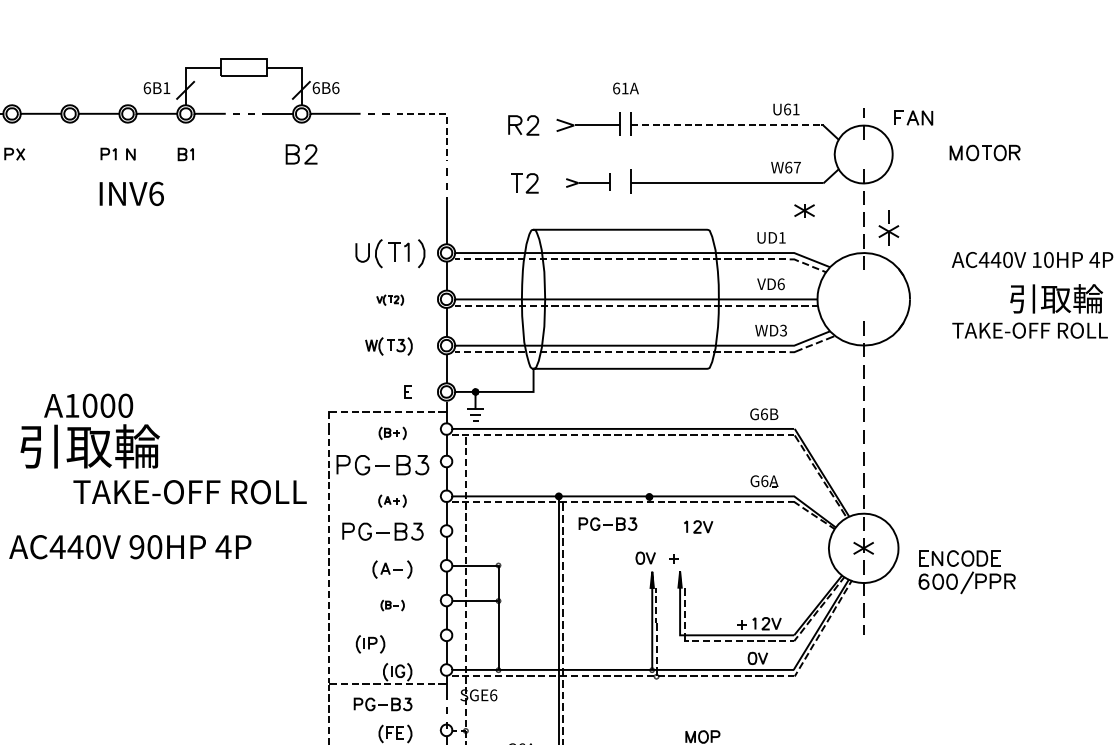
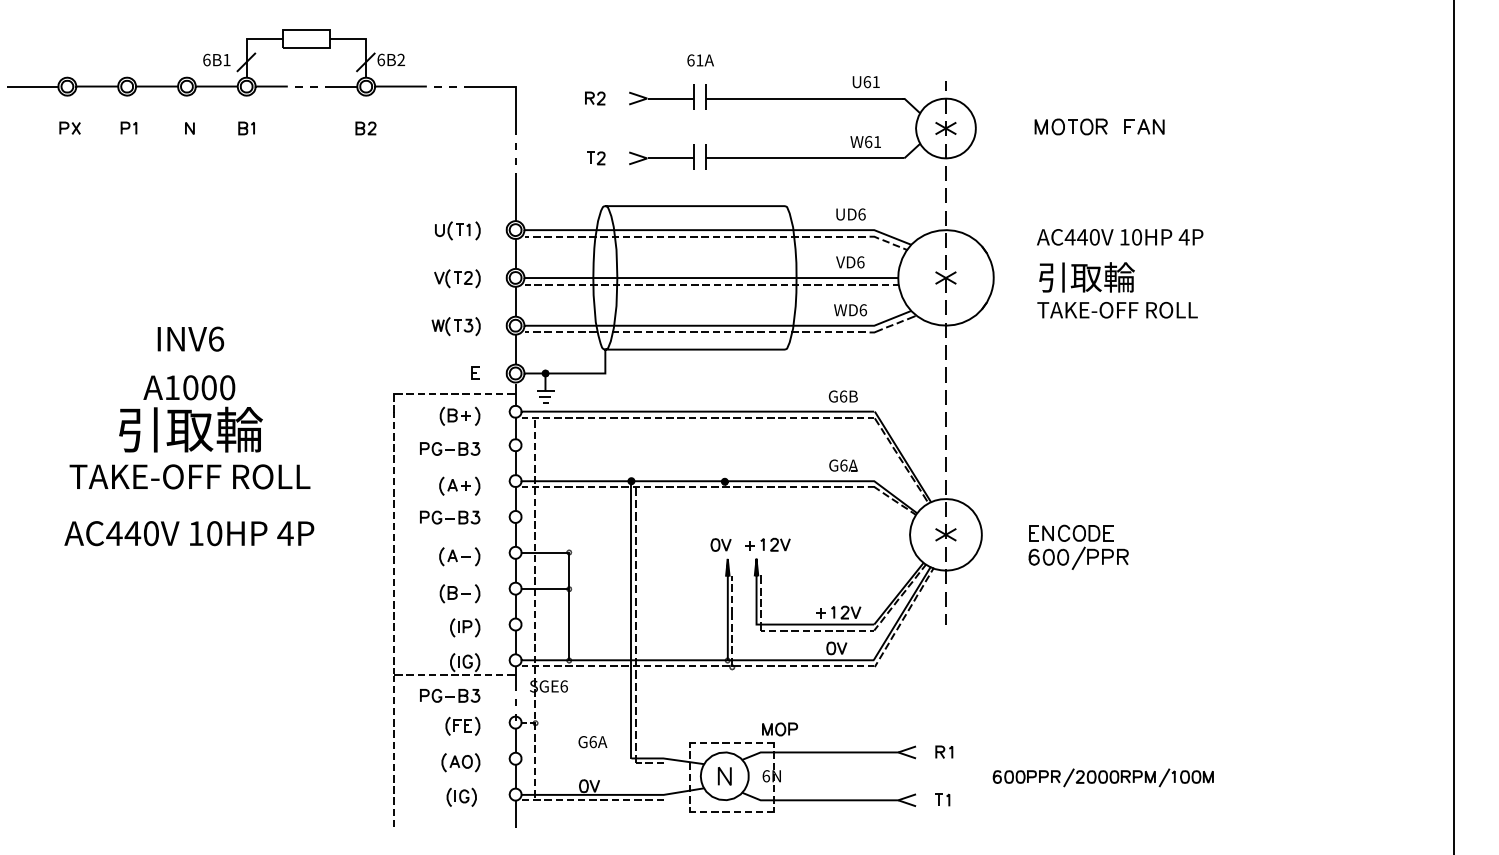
text: (335, 87) -> (401, 59), 6B6 -> 6B2
line: (445, 113) -> (514, 86), dashed -> solid
part: (913, 117) -> (1144, 126), moved
part: (524, 125) -> (595, 98), size x0.62
line: (727, 125) -> (805, 98), dashed -> solid
part: (108, 153) -> (128, 127), moved
part: (301, 154) -> (365, 128), size x0.62
text: (797, 167) -> (877, 141), W67 -> W61
part: (587, 181) -> (661, 156), size x1.43
part: (524, 183) -> (596, 158), size x0.62
text: (131, 193) -> (190, 338), moved
part: (804, 210) -> (945, 128), moved
part: (888, 227) -> (945, 273), moved
text: (781, 237) -> (861, 214), UD1 -> UD6
part: (390, 253) -> (457, 230), size x0.62
text: (1056, 298) -> (1086, 277), moved
part: (390, 299) -> (457, 278), size x1.67
text: (783, 330) -> (863, 310), WD3 -> WD6
text: (89, 430) -> (190, 413), moved
part: (392, 432) -> (459, 415), size x1.43
part: (383, 464) -> (450, 448), size x0.62
text: (189, 491) -> (189, 476), moved
part: (392, 500) -> (459, 485), size x1.43
part: (608, 523) -> (682, 509), removed
part: (698, 526) -> (775, 544), moved
part: (383, 531) -> (450, 517), size x0.71
text: (136, 547) -> (195, 533), 90HP -> 10HP
part: (966, 571) -> (1078, 546), moved
part: (392, 605) -> (459, 593), size x1.67
part: (370, 643) -> (465, 627), moved

